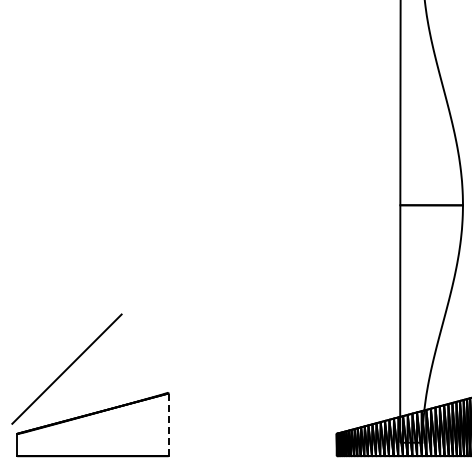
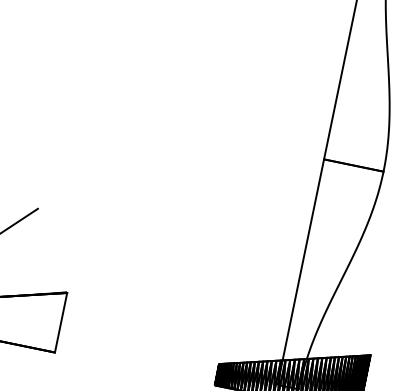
line: (168, 424) -> (61, 322), dashed -> solid

